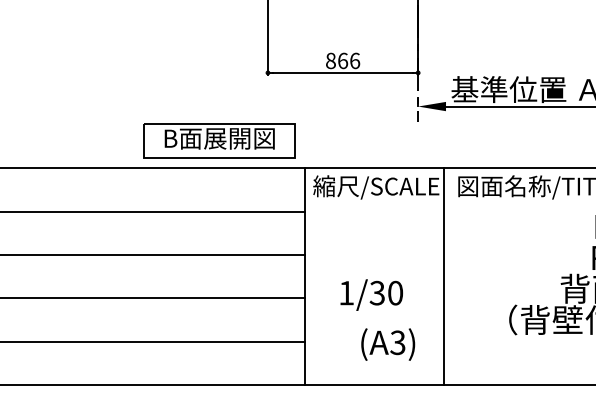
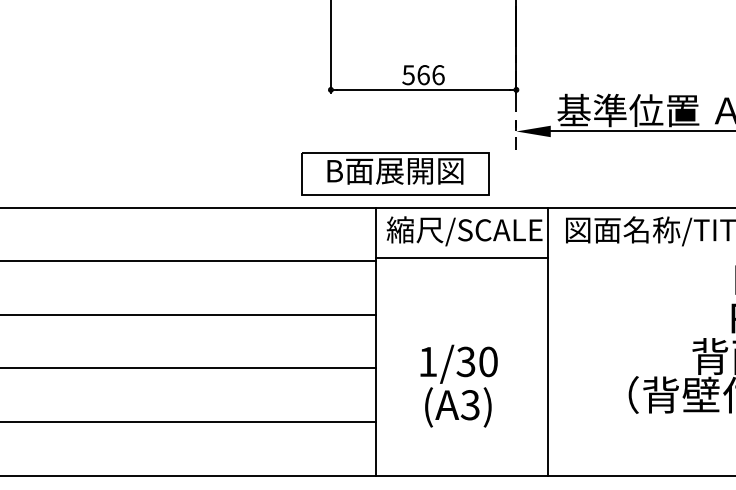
text: (330, 61) -> (408, 75), 866 -> 566
part: (219, 140) -> (395, 173), moved
line: (373, 209) -> (461, 258), added
text: (388, 344) -> (458, 407), moved

